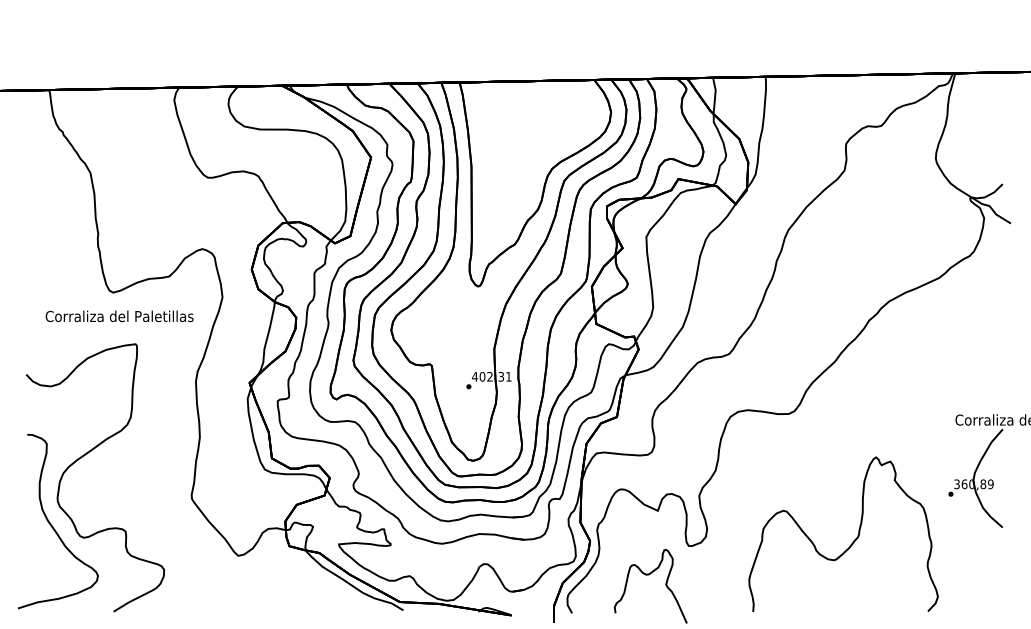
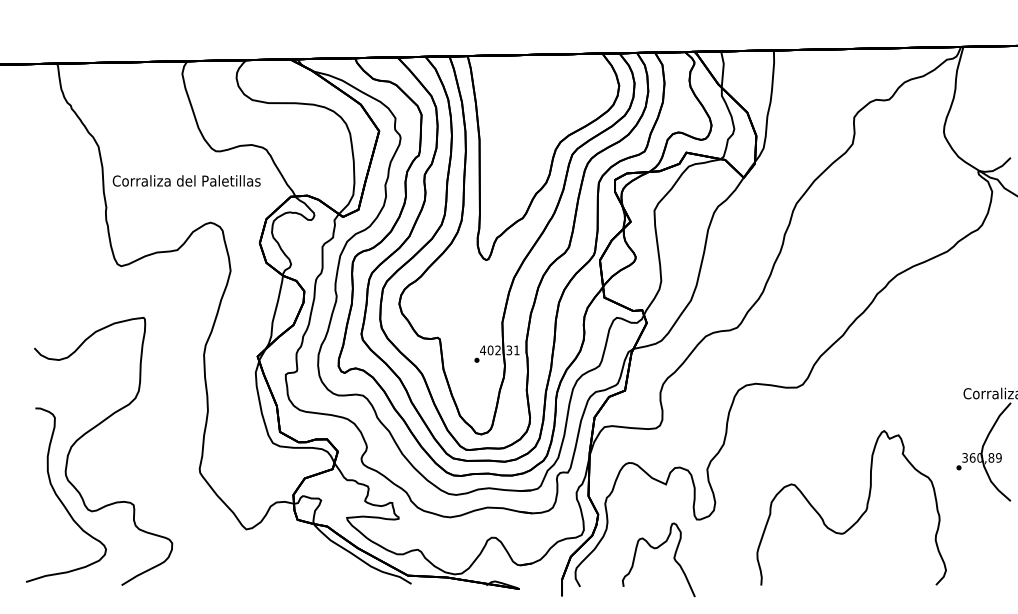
text: (119, 316) -> (186, 181), moved

